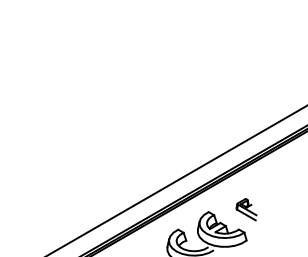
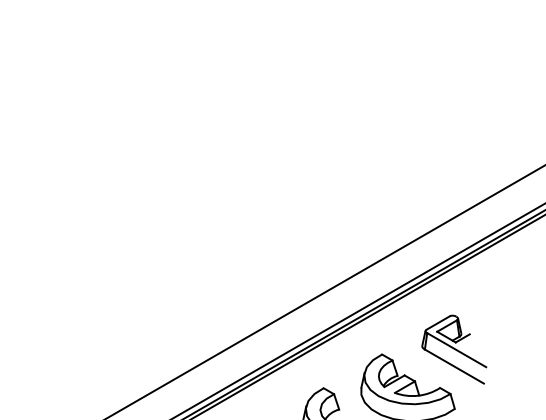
part: (246, 209) -> (454, 349), size x1.67

